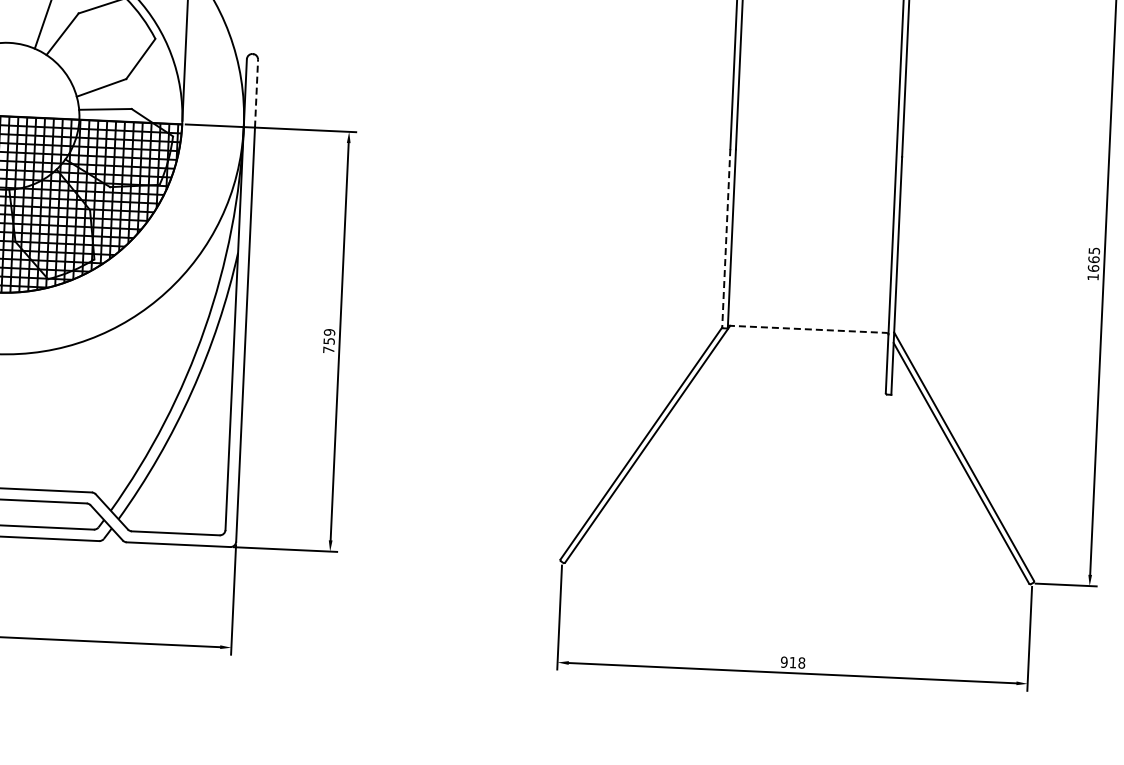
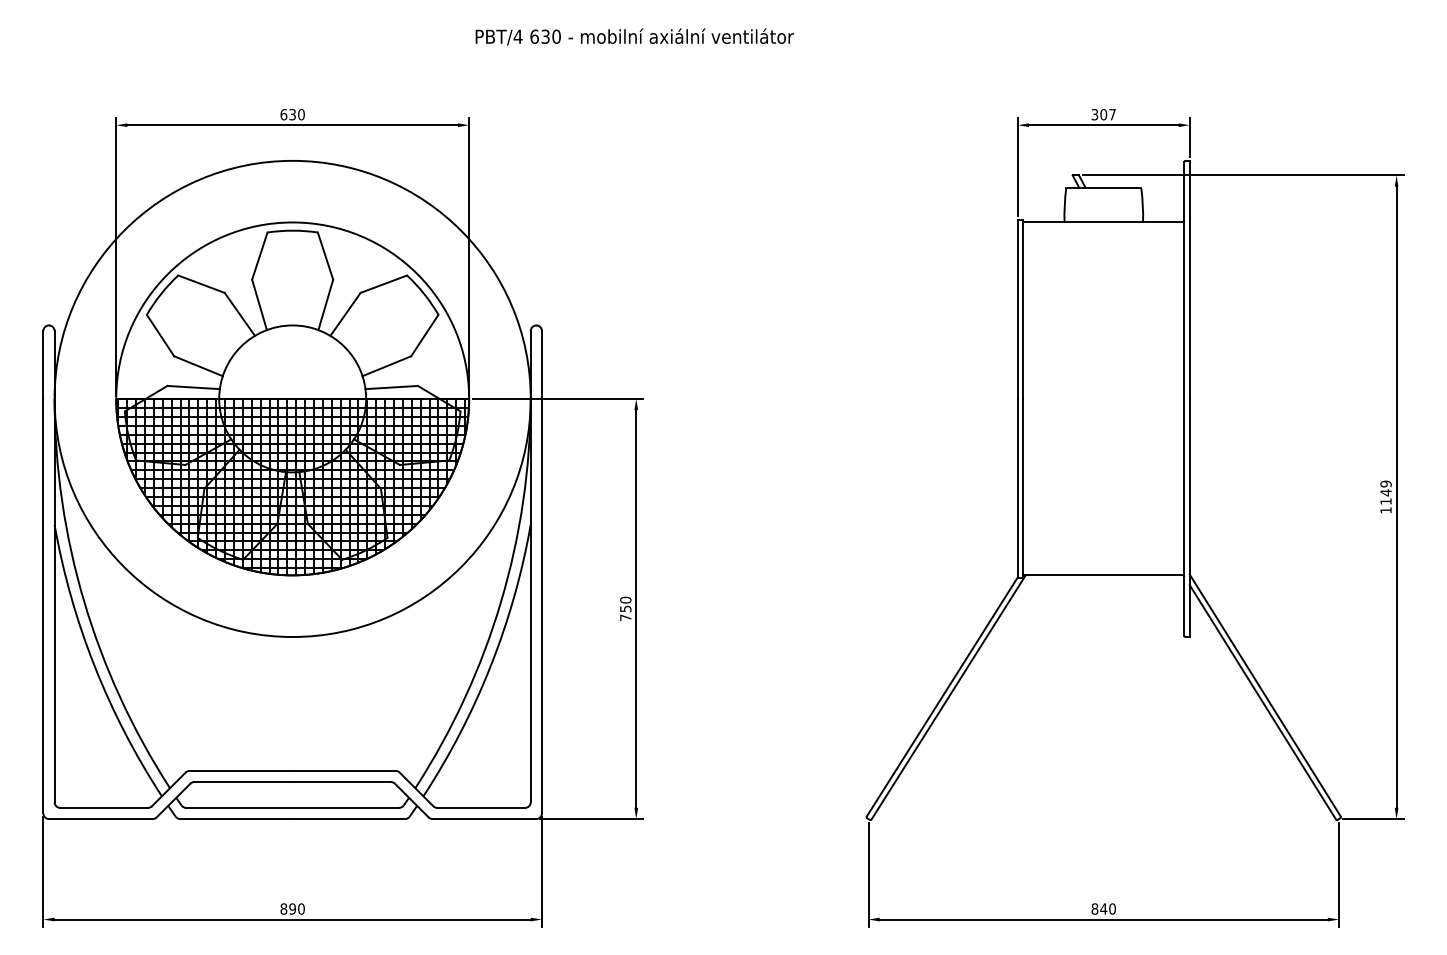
line: (256, 93) -> (541, 364), dashed -> solid
line: (725, 238) -> (1017, 488), dashed -> solid
text: (1093, 259) -> (1385, 492), 1665 -> 1149
line: (807, 329) -> (1103, 575), dashed -> solid
text: (329, 332) -> (625, 600), 759 -> 750
text: (792, 662) -> (1103, 908), 918 -> 840

